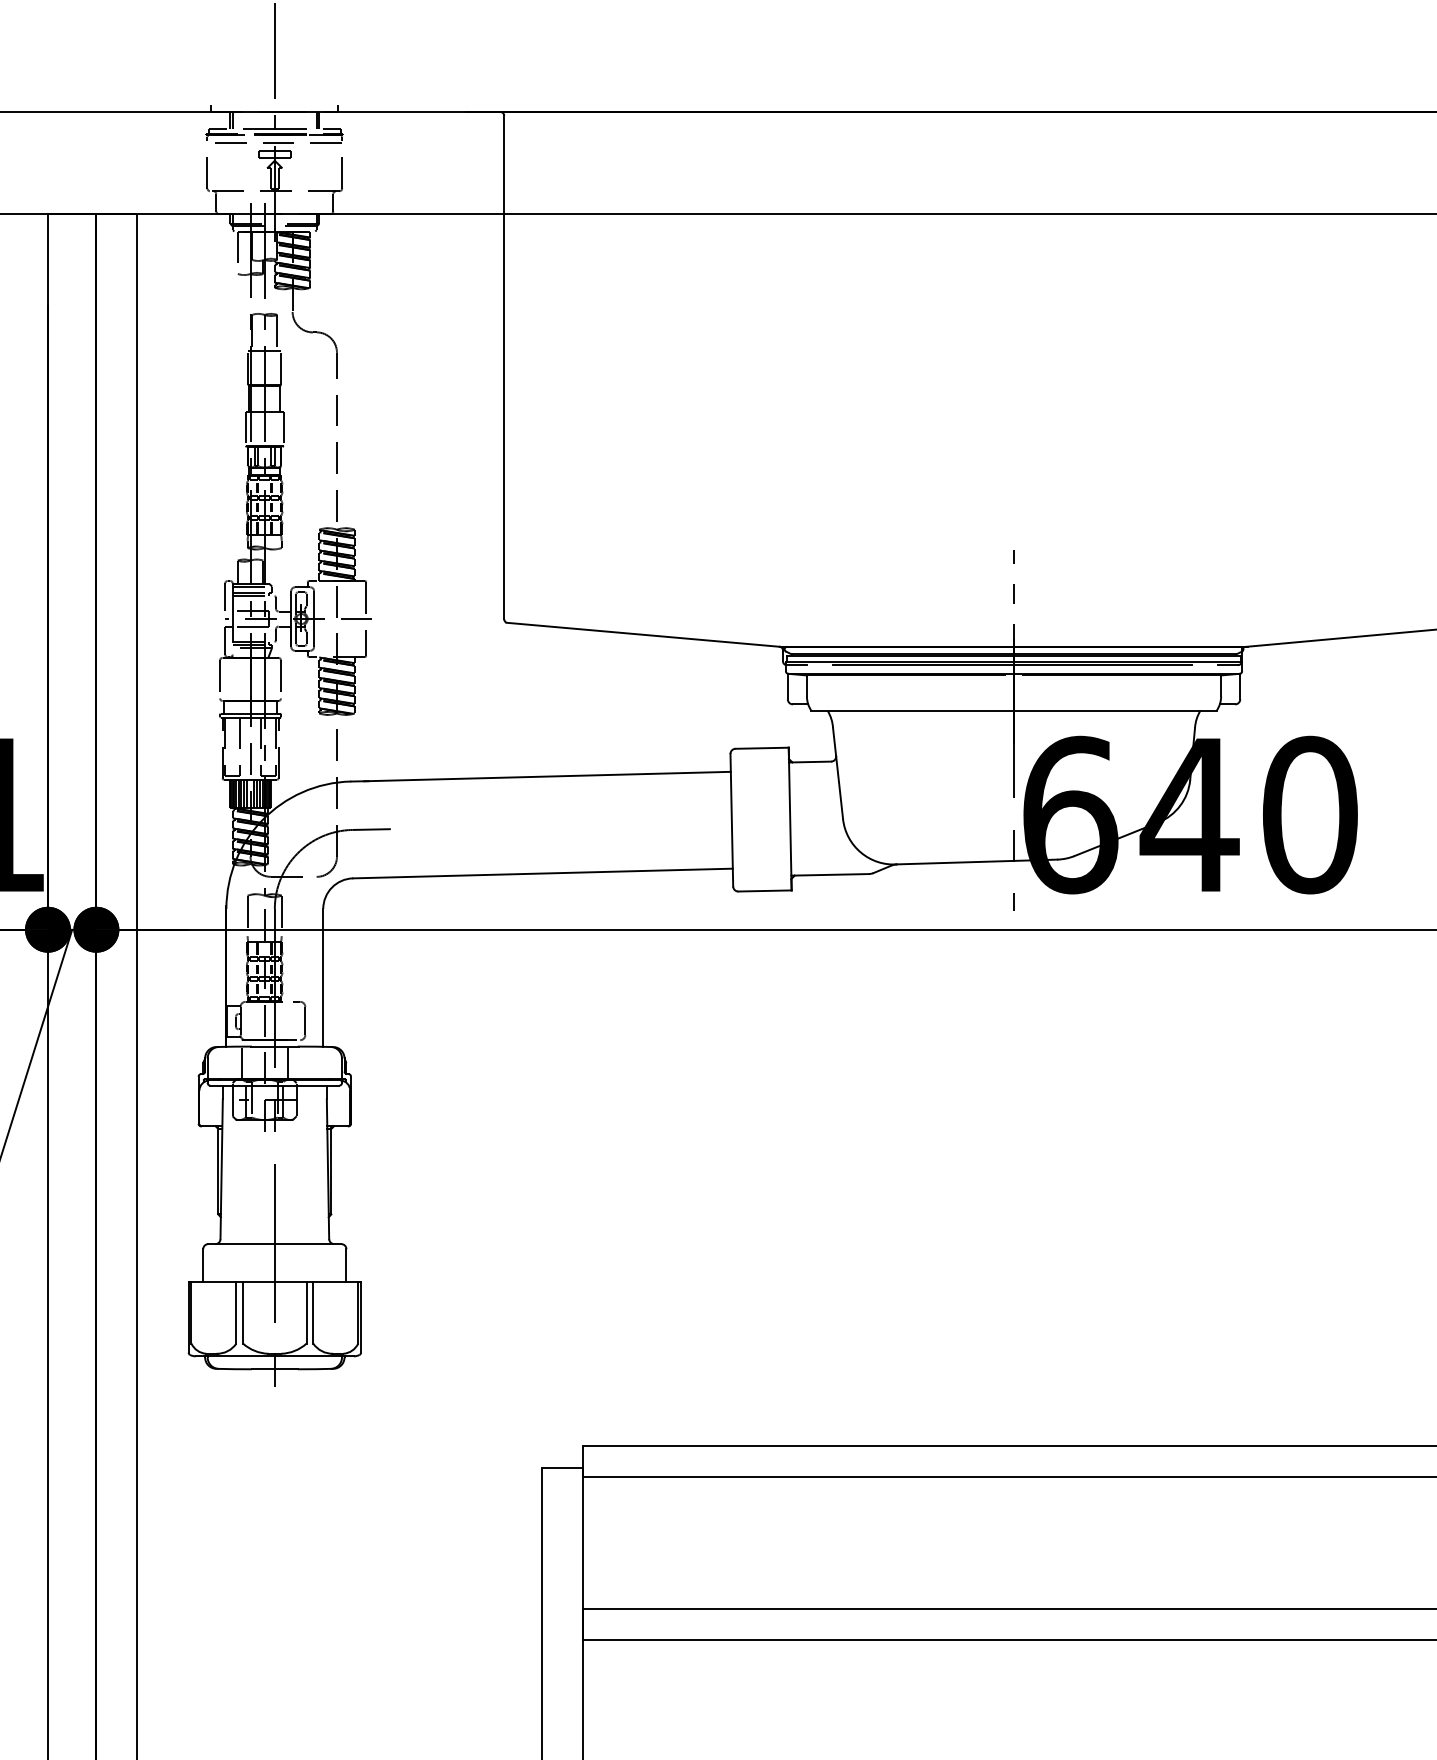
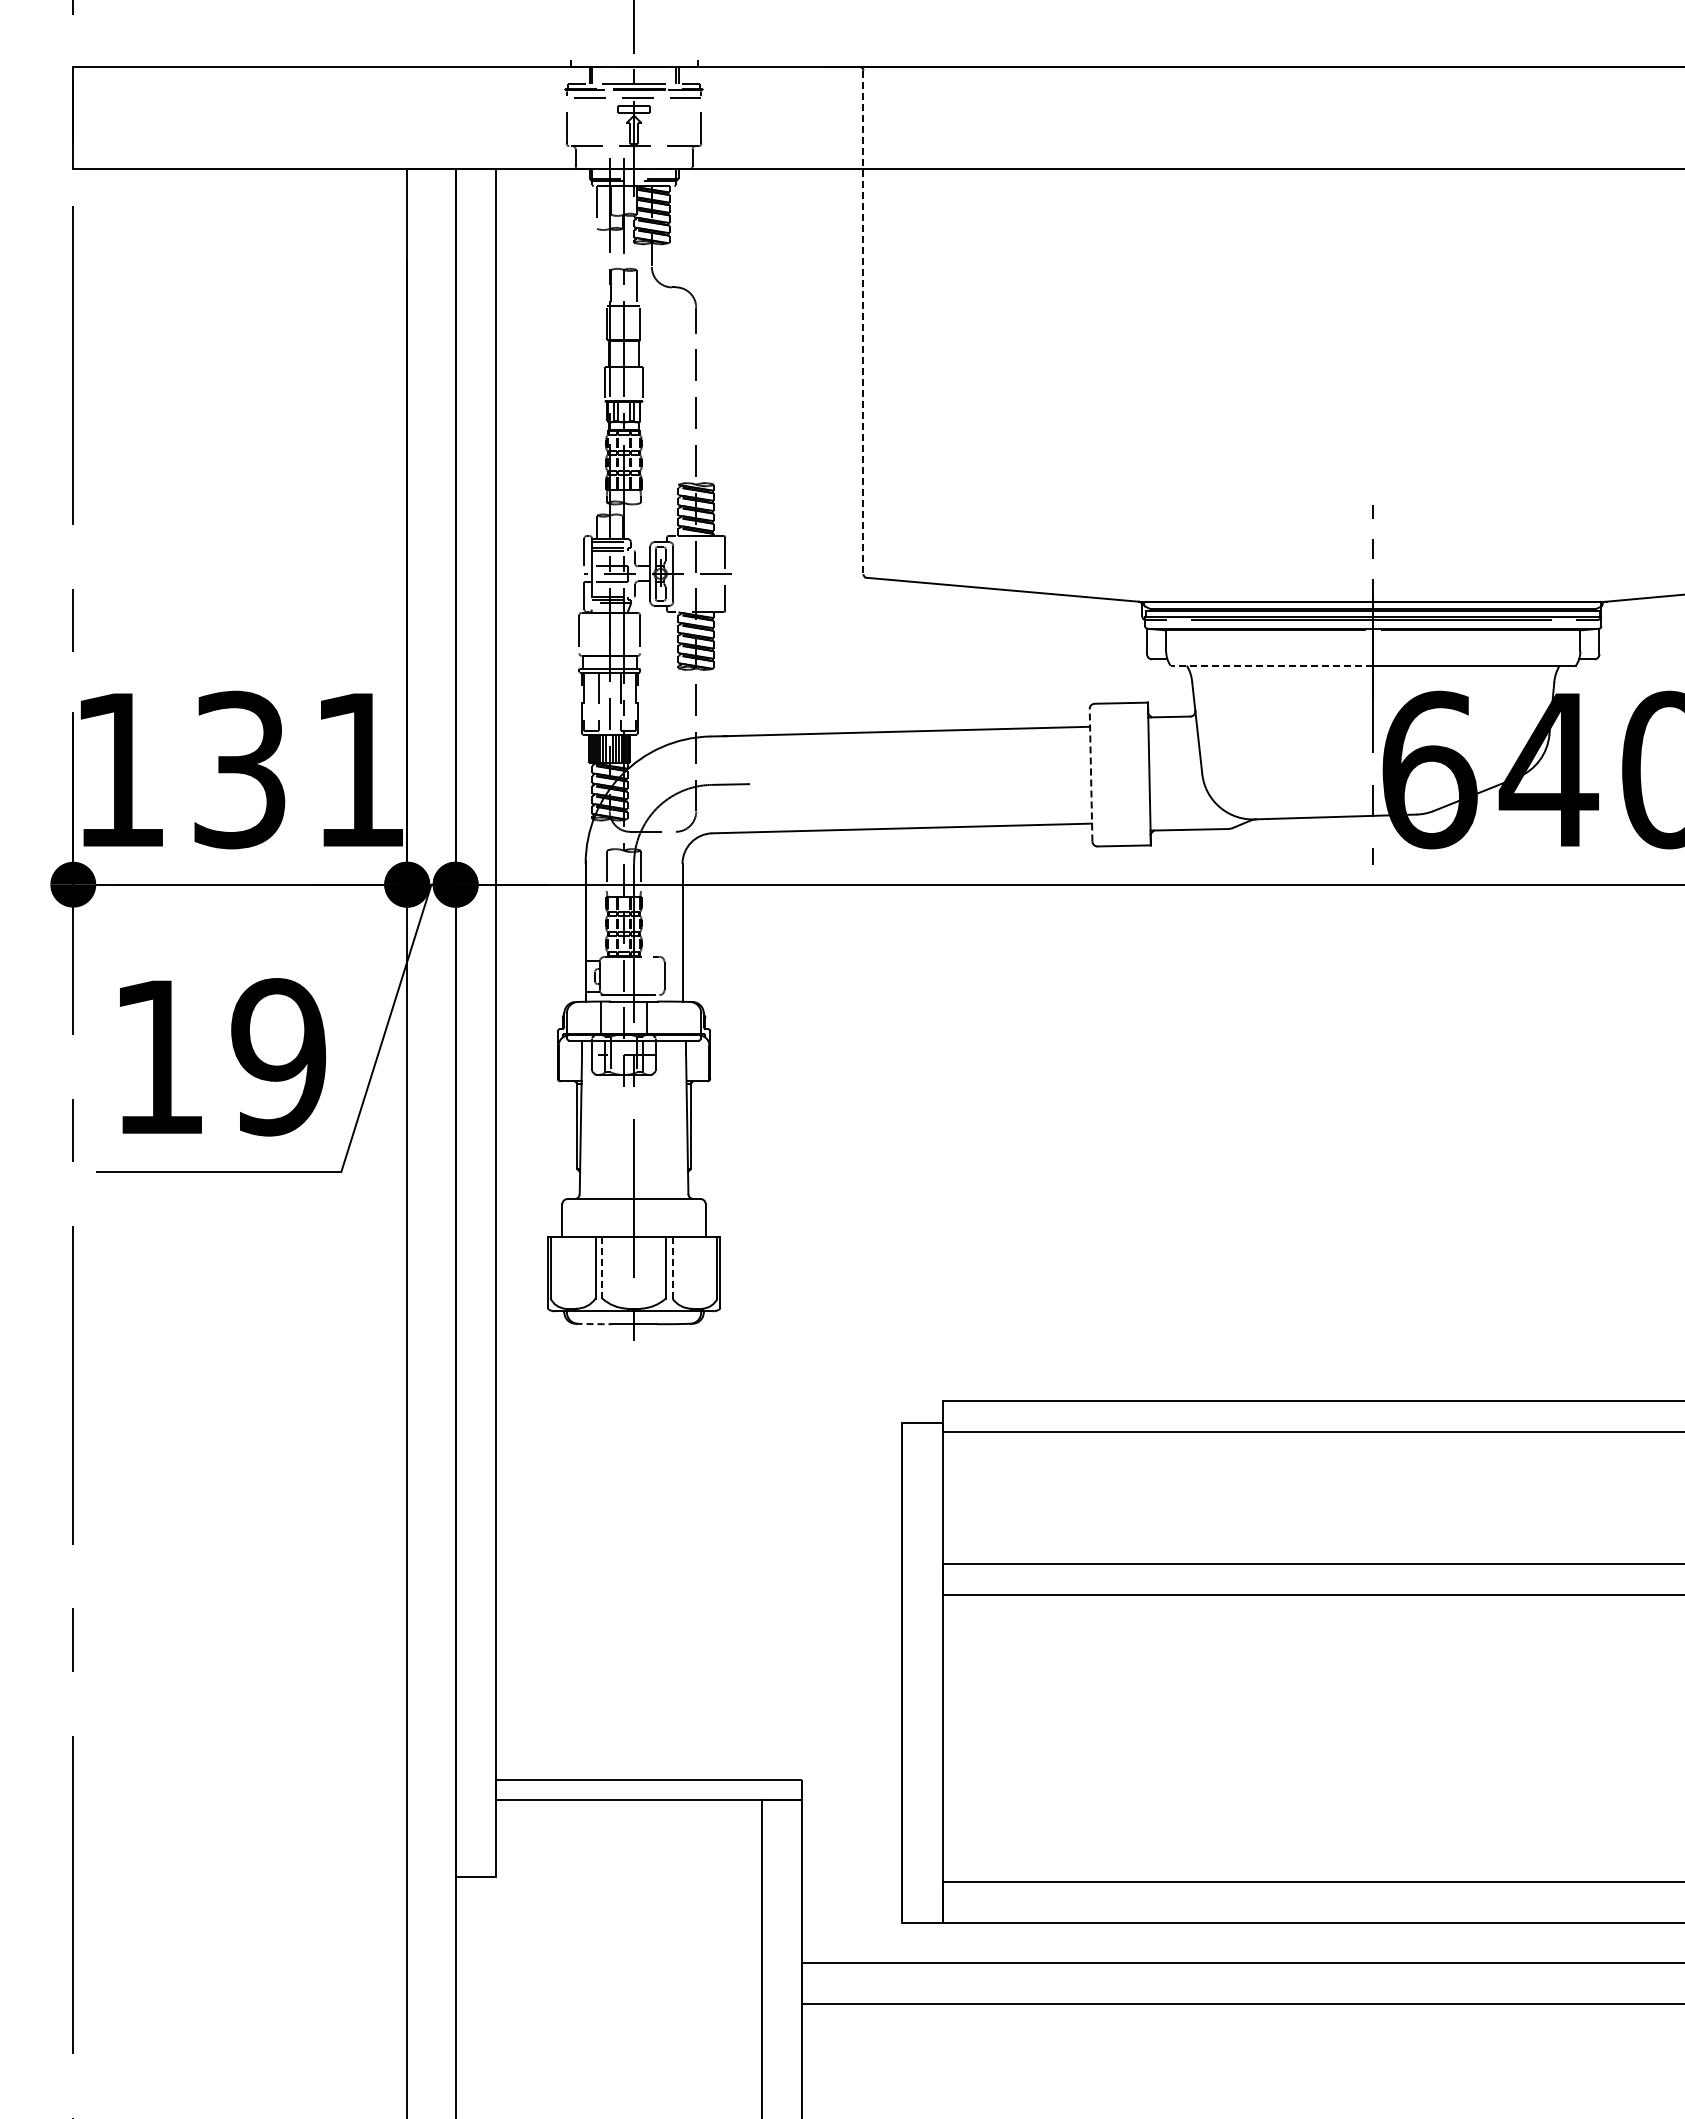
line: (504, 367) -> (863, 322), solid -> dashed
line: (912, 710) -> (1271, 665), solid -> dashed
line: (732, 819) -> (1091, 774), solid -> dashed
line: (243, 1312) -> (602, 1267), solid -> dashed
line: (313, 1312) -> (672, 1267), solid -> dashed
arc: (234, 1369) -> (593, 1324), solid -> dashed

